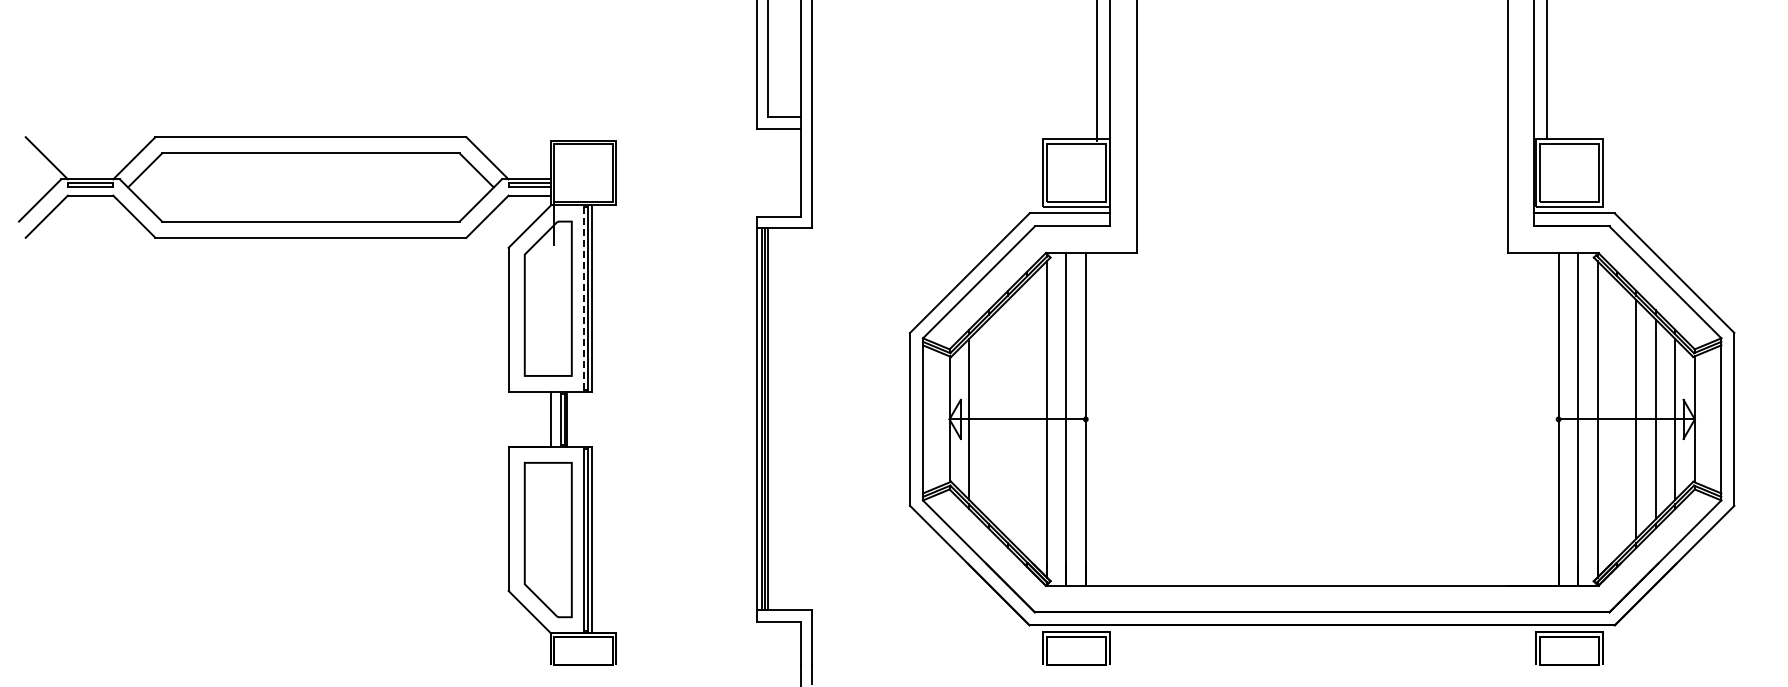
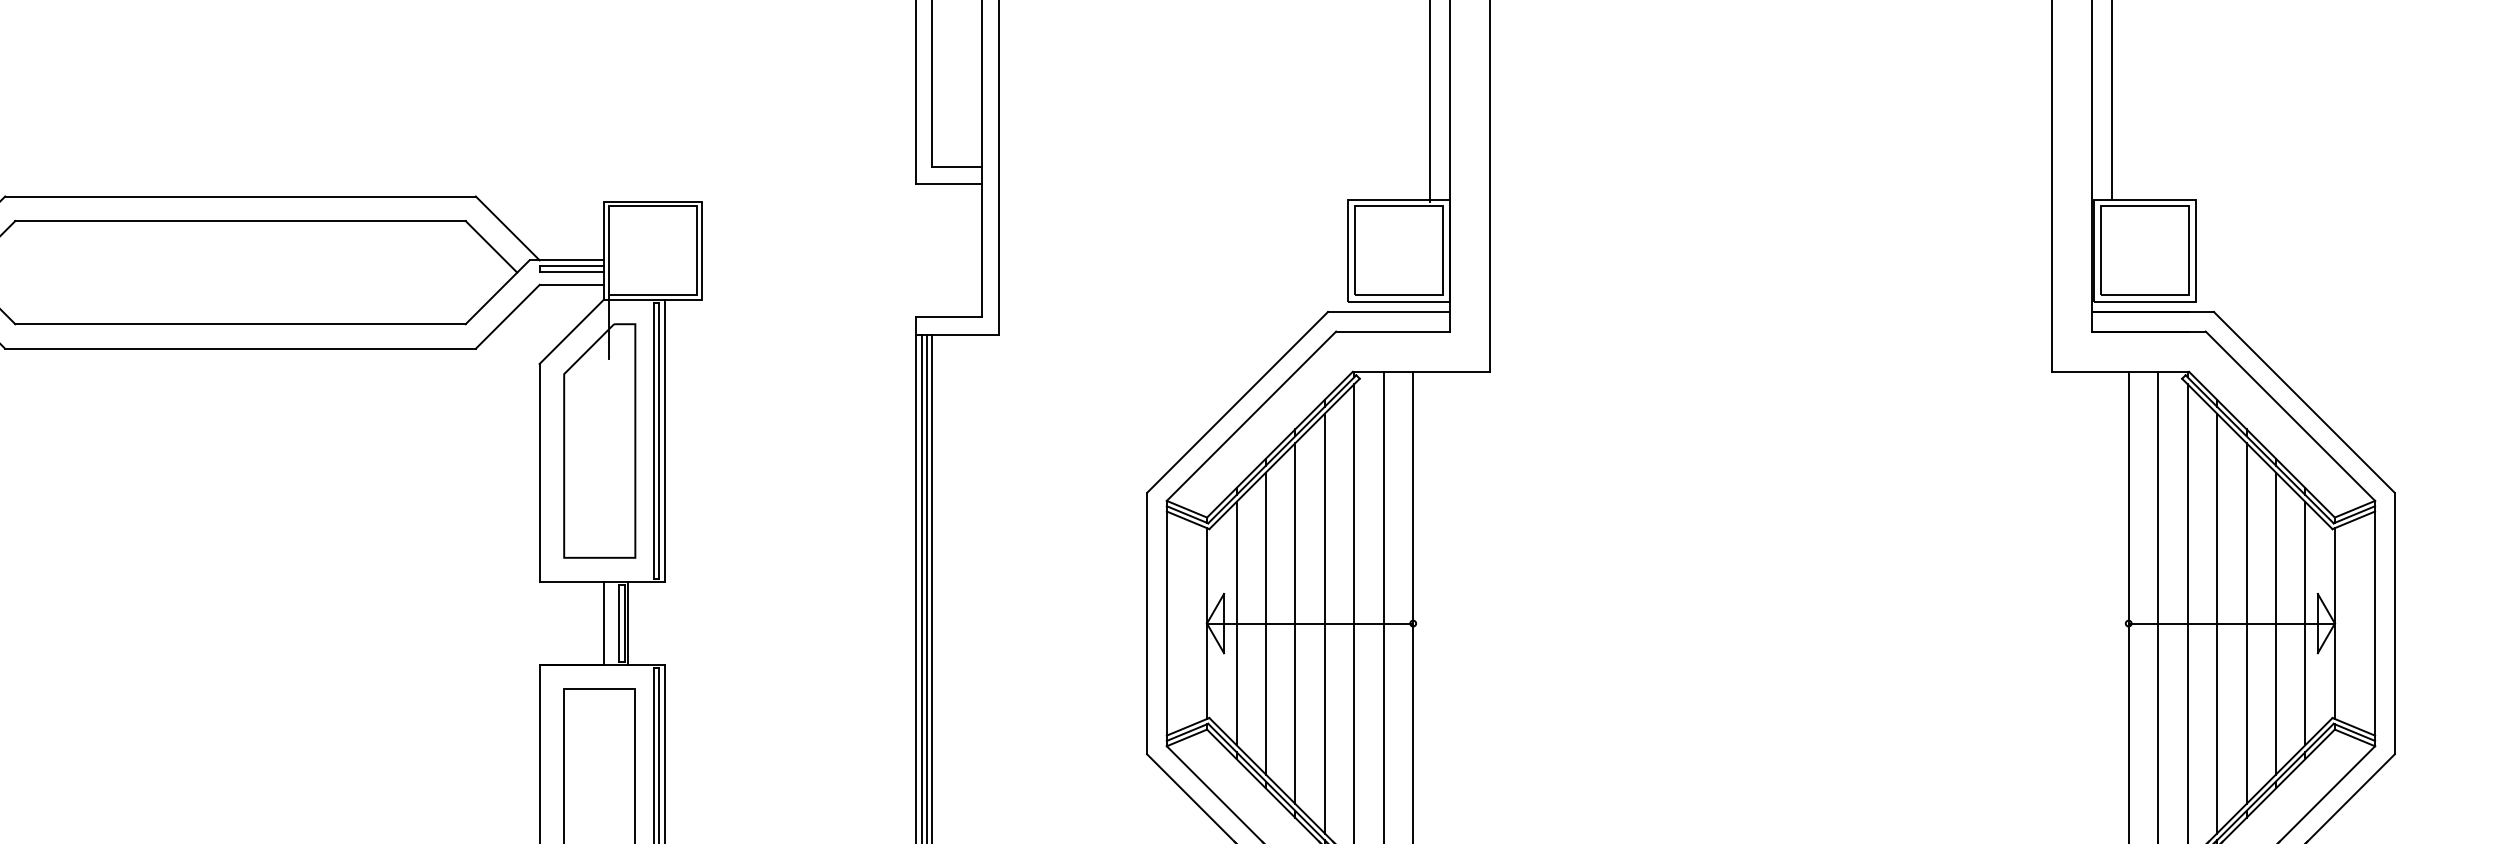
line: (583, 299) -> (653, 442), dashed -> solid
line: (988, 419) -> (1265, 623), added
line: (1007, 419) -> (1294, 623), added
line: (1027, 419) -> (1324, 623), added
line: (1616, 419) -> (2216, 623), added

